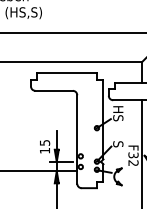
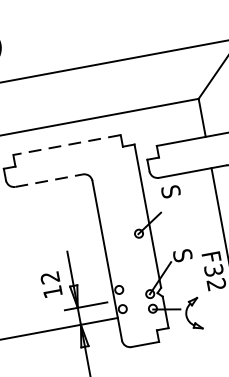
line: (67, 73) -> (67, 144), solid -> dashed
line: (54, 90) -> (49, 179), solid -> dashed
text: (118, 113) -> (172, 200), HS -> S
text: (44, 142) -> (49, 277), 15 -> 12

